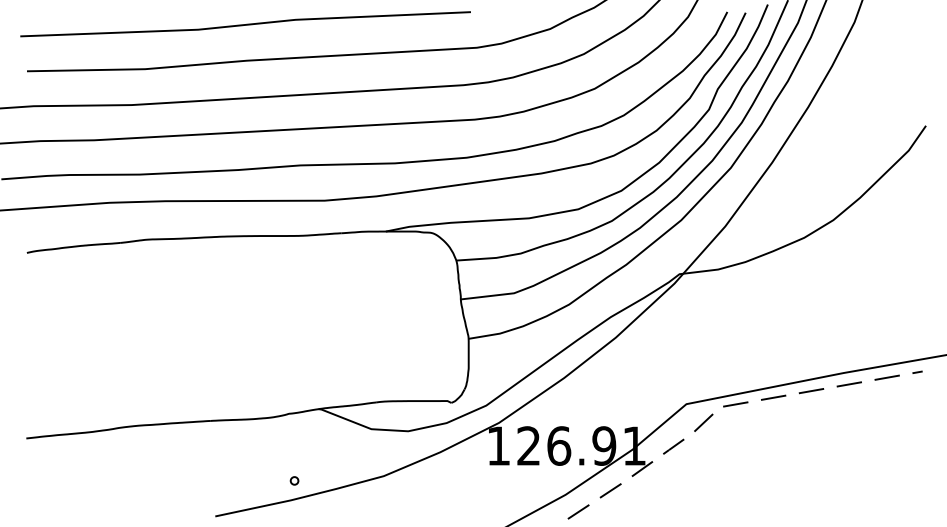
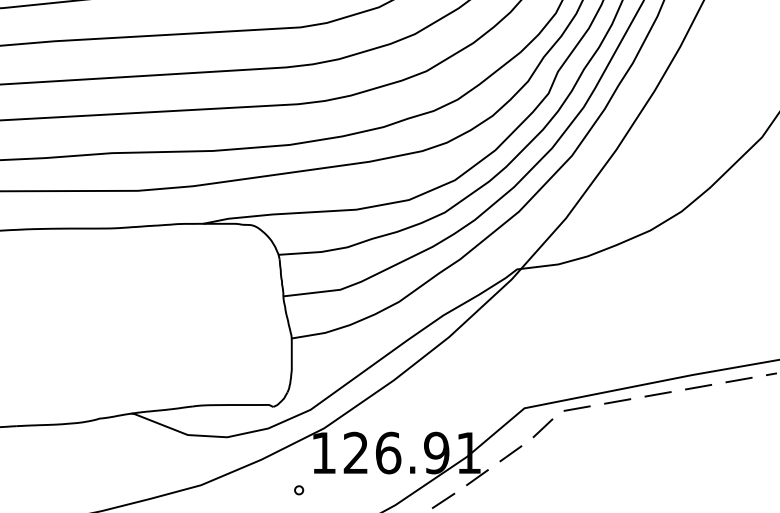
part: (294, 480) -> (299, 489), moved

